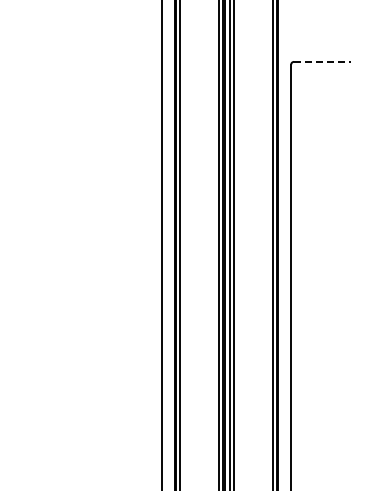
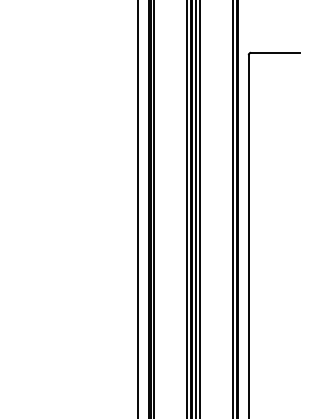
line: (322, 61) -> (275, 52), dashed -> solid

